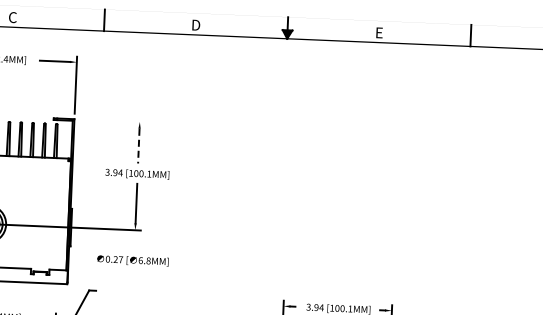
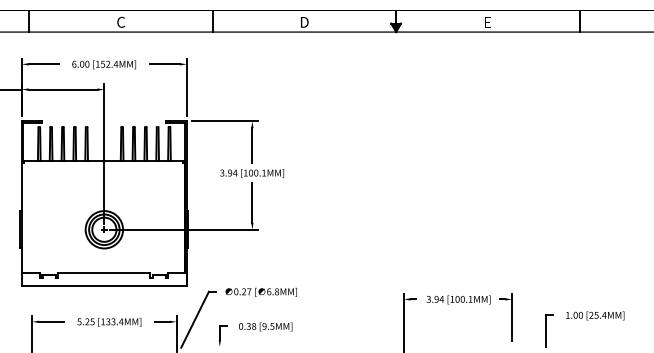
line: (111, 120) -> (224, 121), added
line: (138, 147) -> (252, 146), dashed -> solid
text: (132, 259) -> (260, 291), moved

